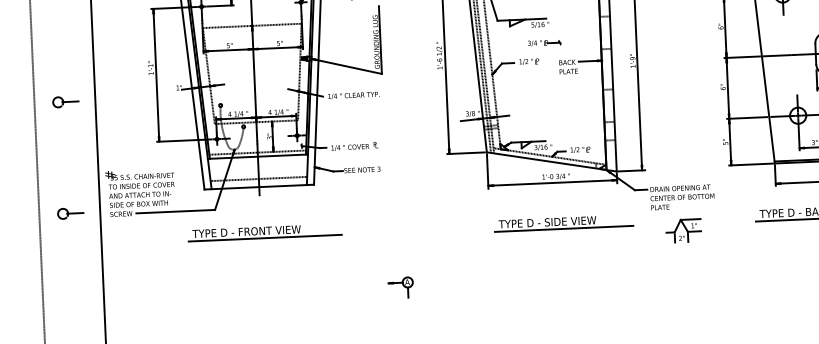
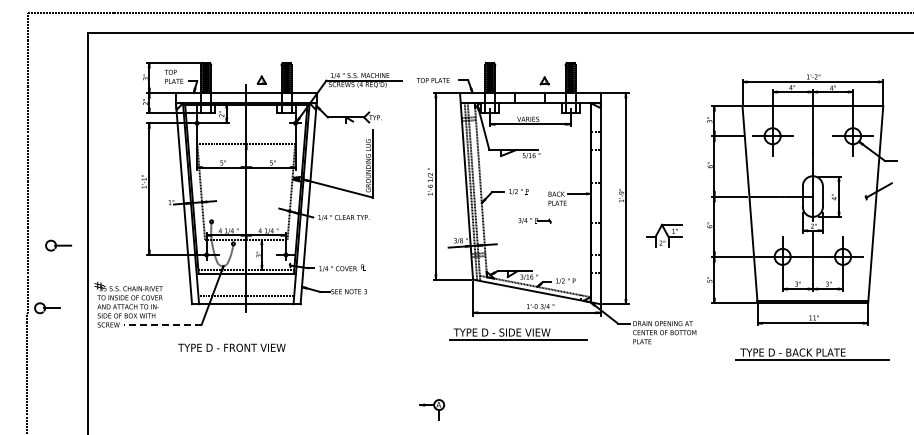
part: (544, 42) -> (534, 220), moved
part: (65, 101) -> (58, 245), moved
line: (175, 211) -> (162, 324), solid -> dashed
part: (70, 213) -> (47, 308), moved
part: (564, 223) -> (518, 334), moved
part: (683, 230) -> (664, 235), moved
line: (264, 238) -> (249, 355), removed
part: (401, 287) -> (432, 409), moved

